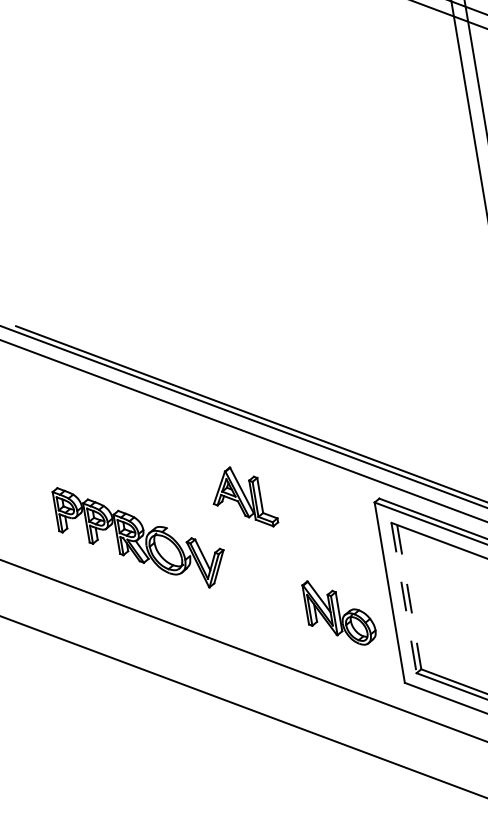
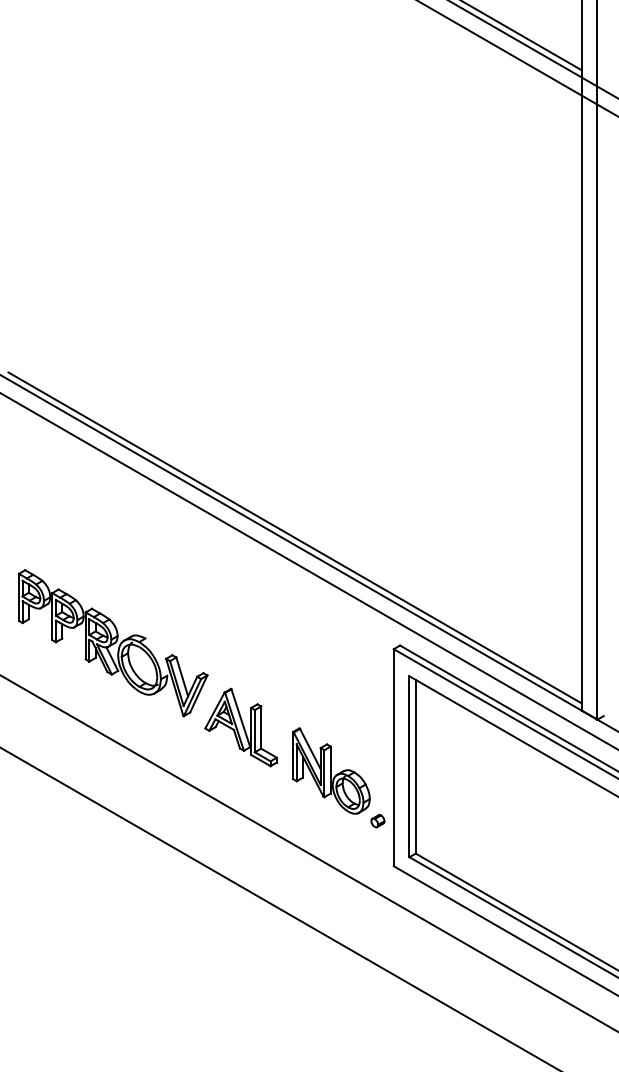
part: (243, 498) -> (240, 727), moved
line: (409, 596) -> (415, 766), dashed -> solid
line: (404, 598) -> (409, 767), dashed -> solid
part: (385, 647) -> (377, 821), added

